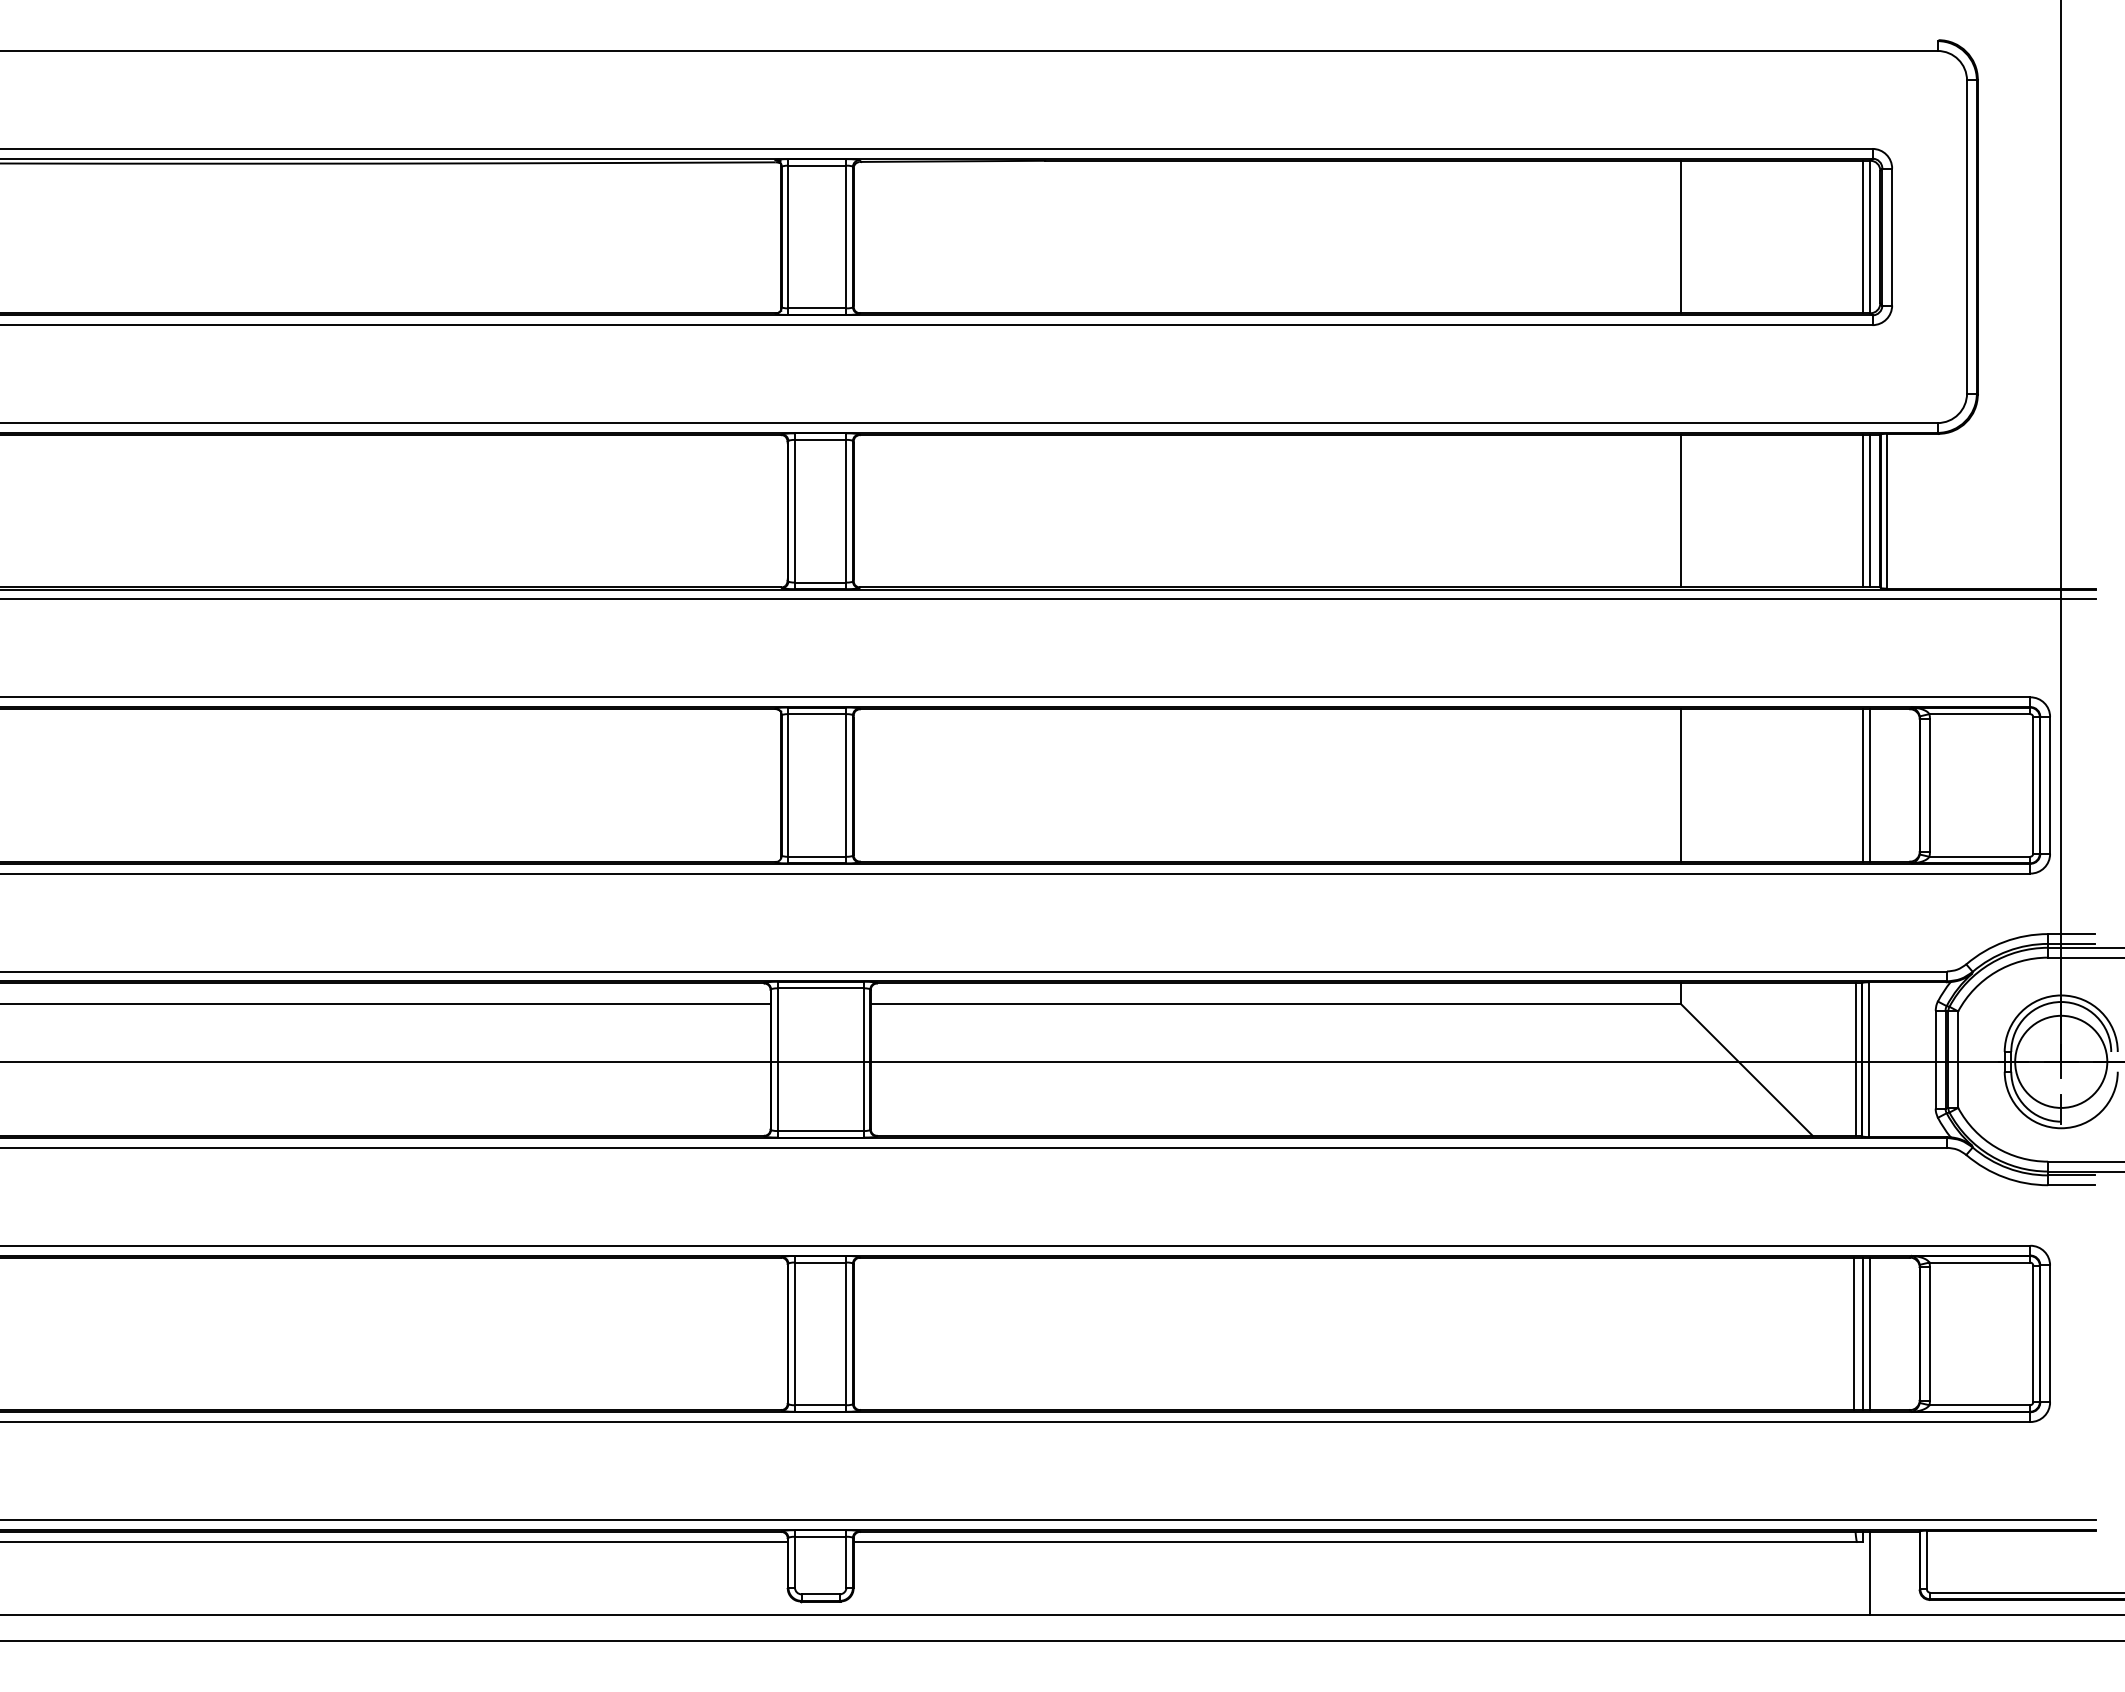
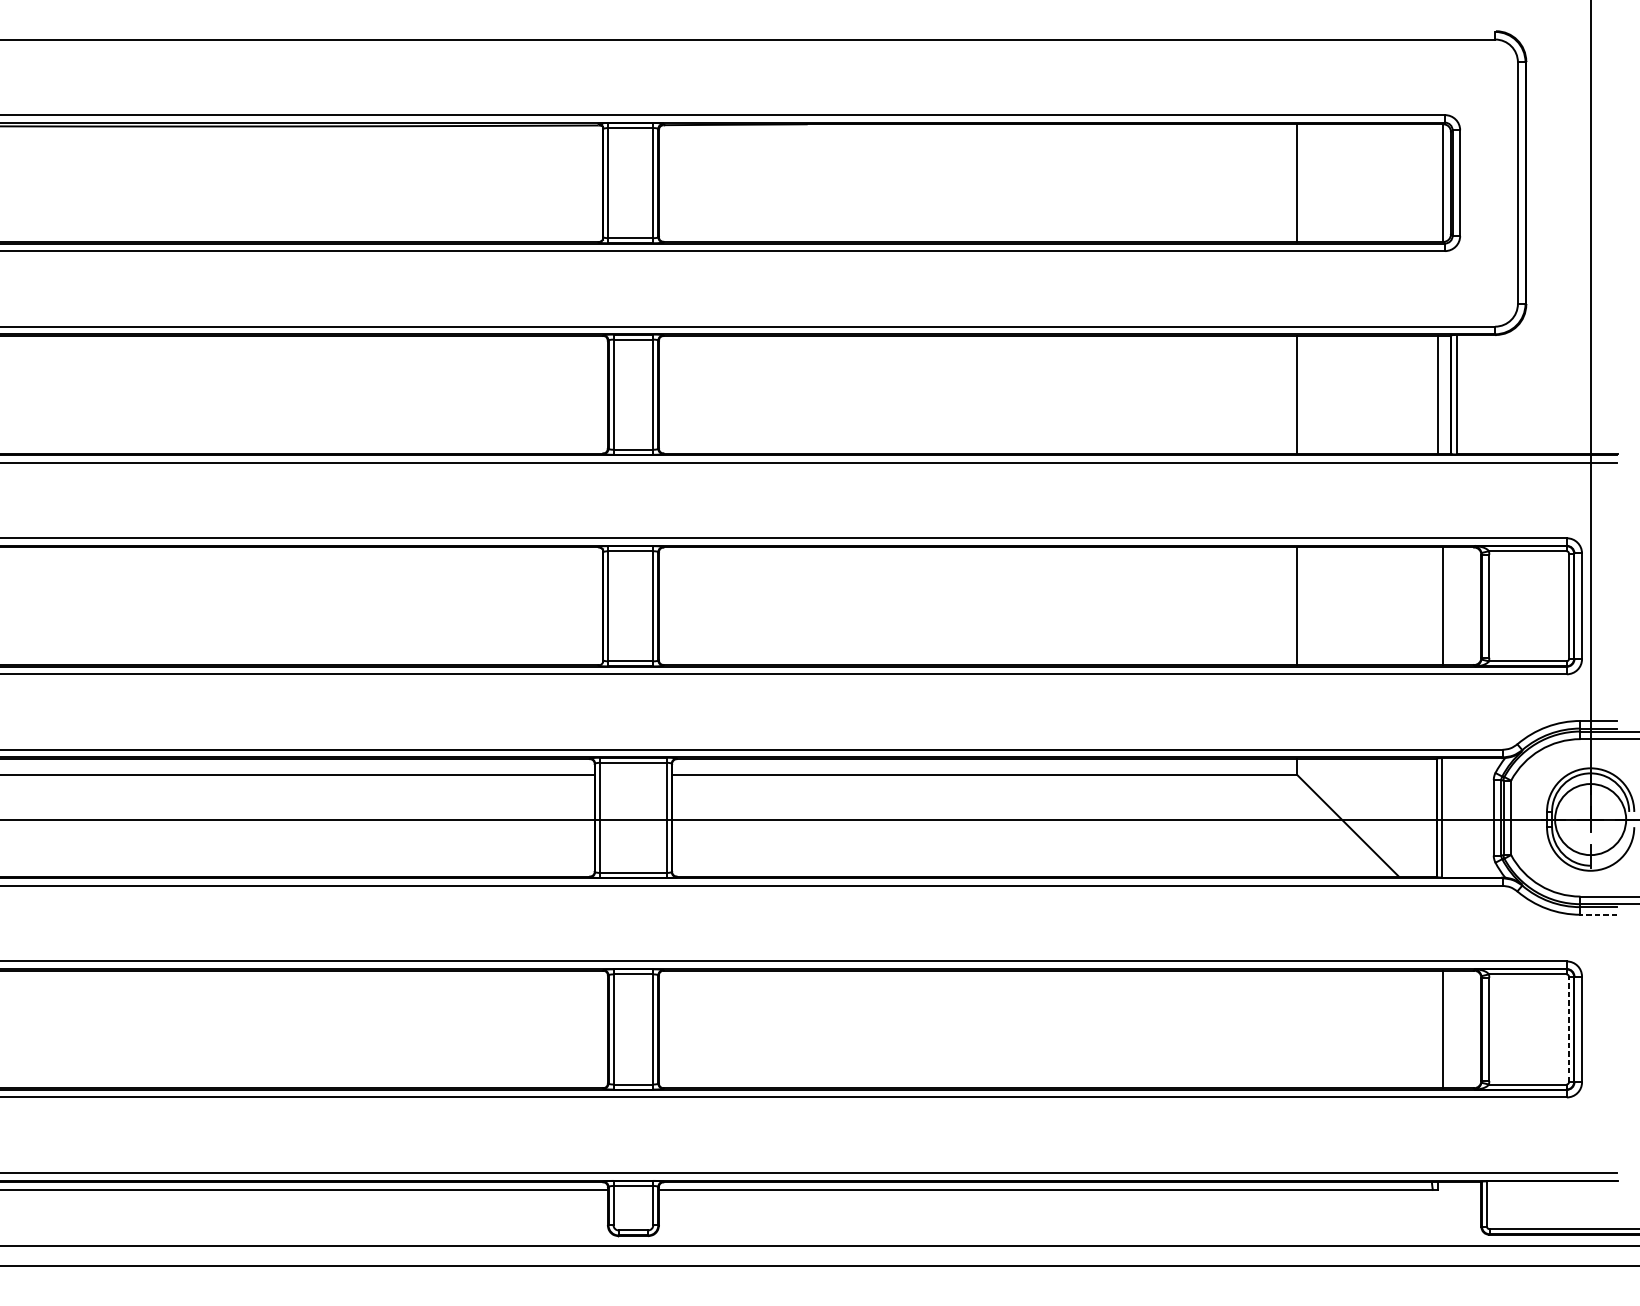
line: (1863, 236) -> (1438, 182), removed
line: (1870, 511) -> (1443, 394), removed
line: (1863, 785) -> (1438, 606), removed
line: (1855, 1059) -> (1431, 817), removed
line: (2071, 1185) -> (1598, 914), solid -> dashed
line: (1853, 1333) -> (1430, 1029), removed
line: (1863, 1333) -> (1438, 1029), removed
line: (2033, 1333) -> (1569, 1029), solid -> dashed
line: (1870, 1572) -> (1443, 1213), removed

